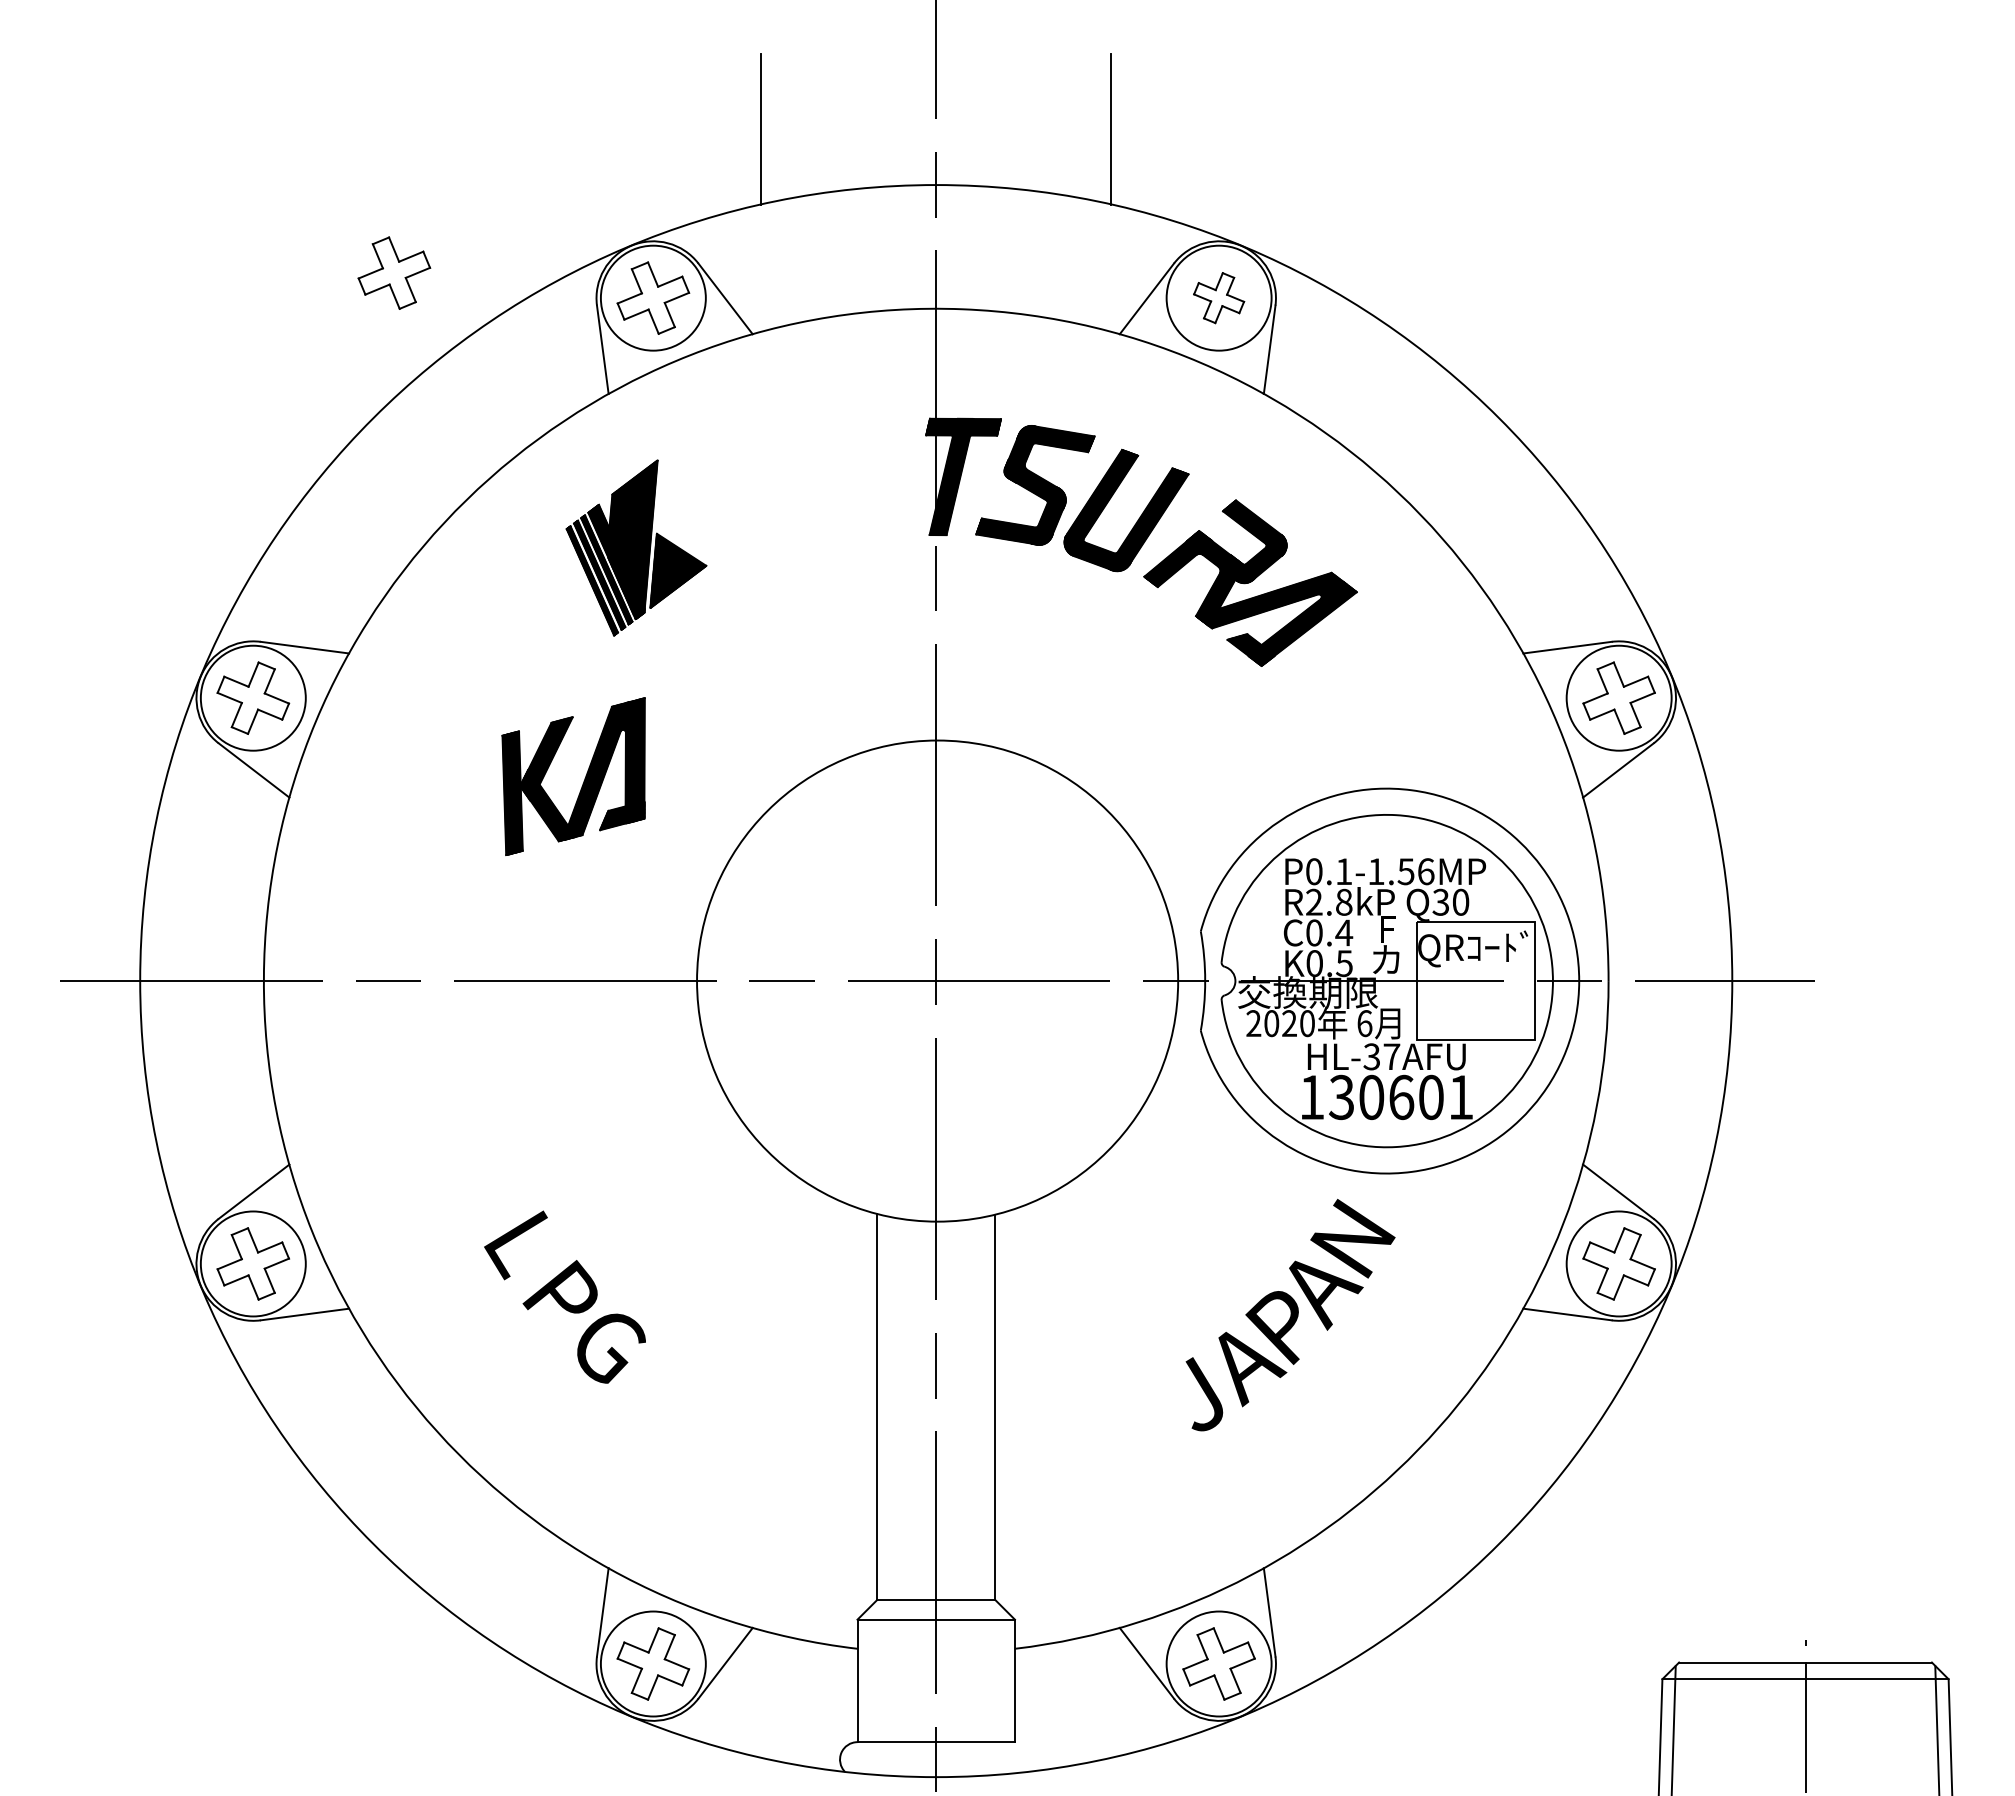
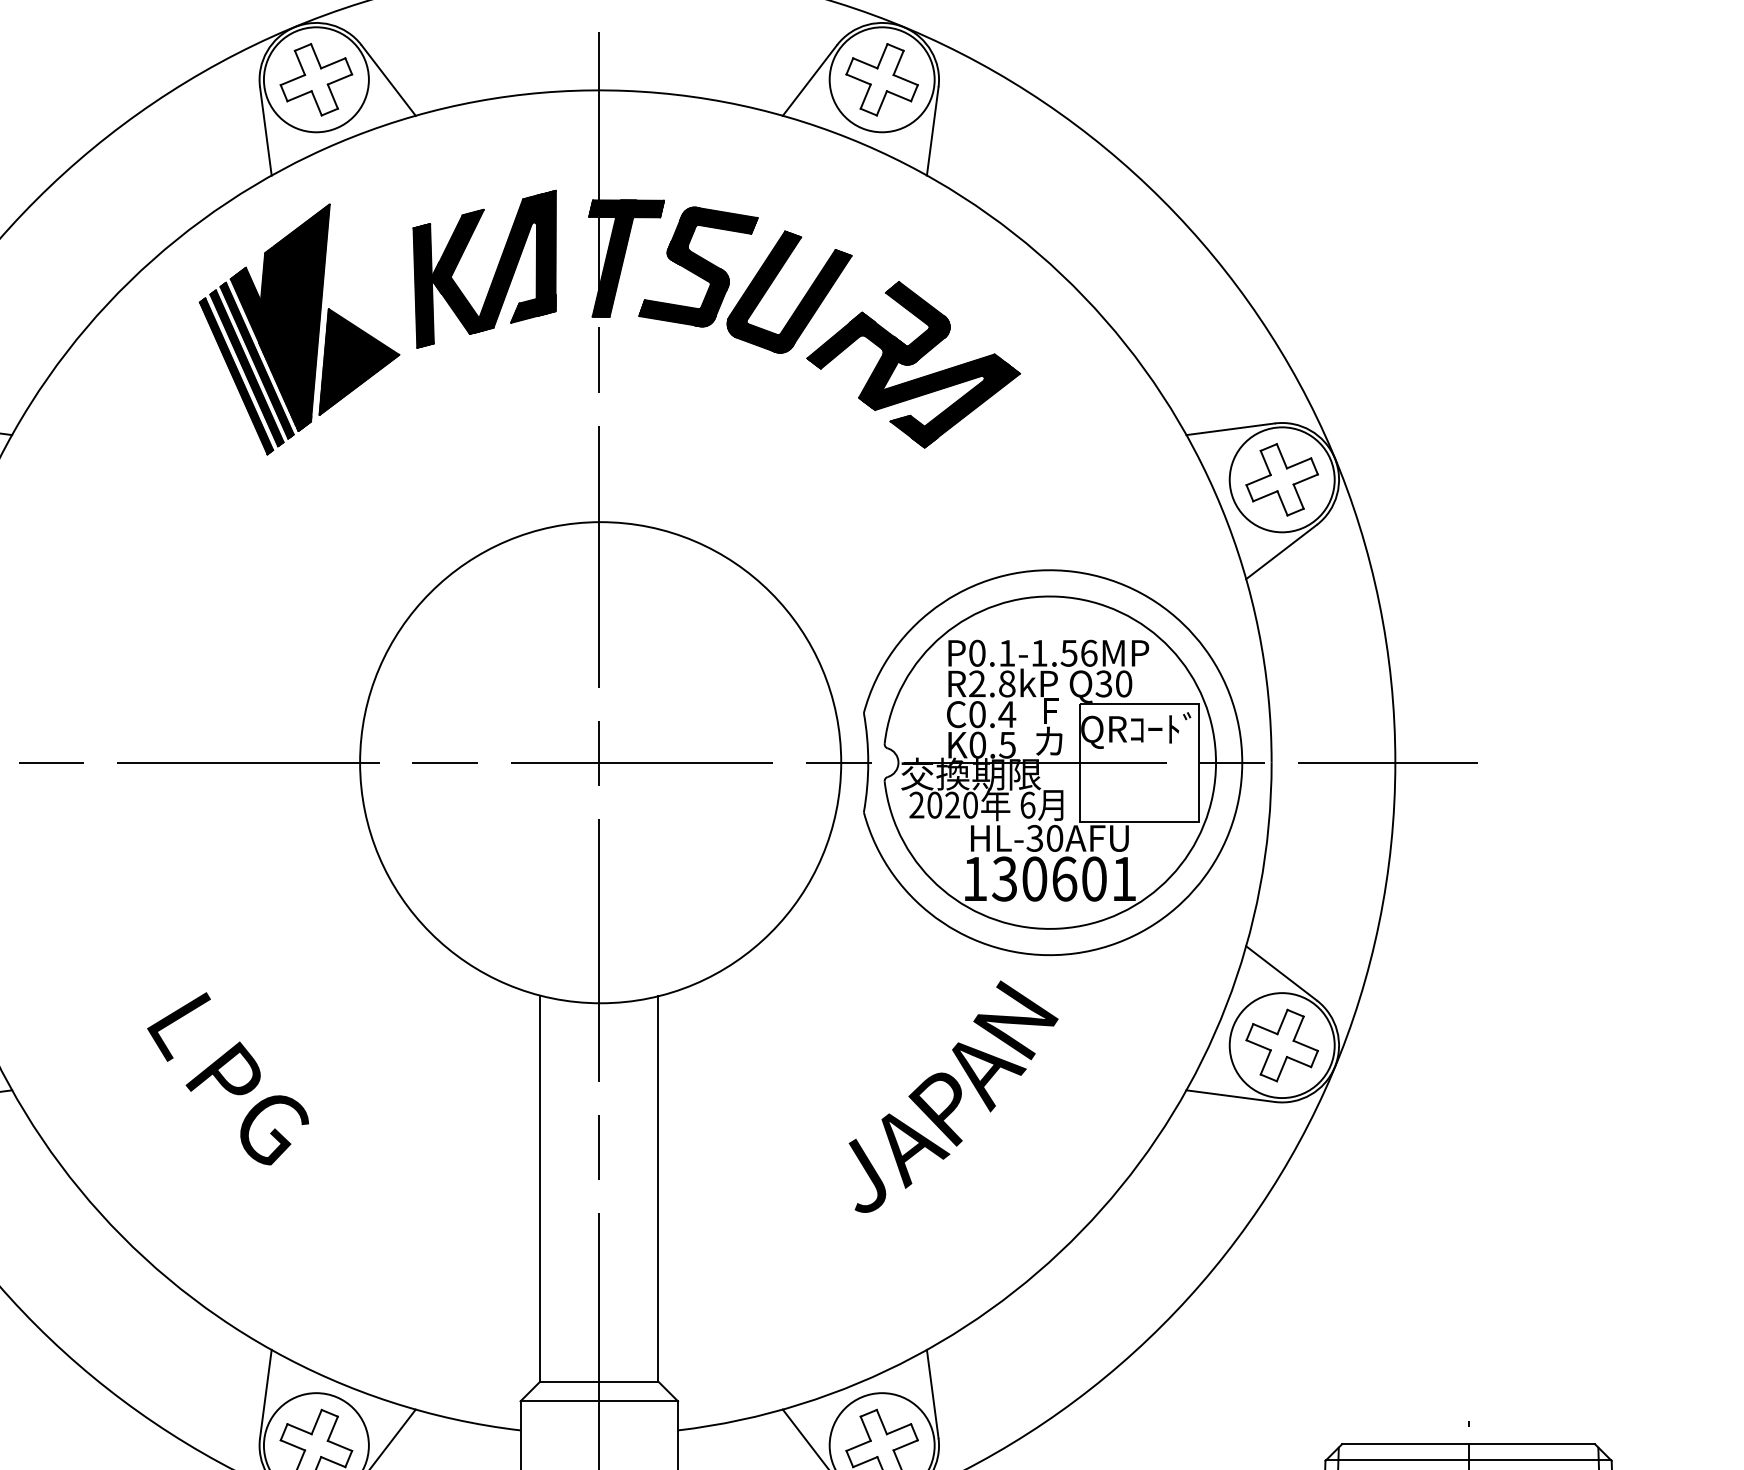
part: (394, 272) -> (57, 54), removed
part: (1218, 297) -> (881, 79), size x1.43
part: (636, 548) -> (299, 330), size x1.43
part: (584, 778) -> (495, 271), moved
text: (1391, 1056) -> (1054, 838), HL-37AFU -> HL-30AFU

